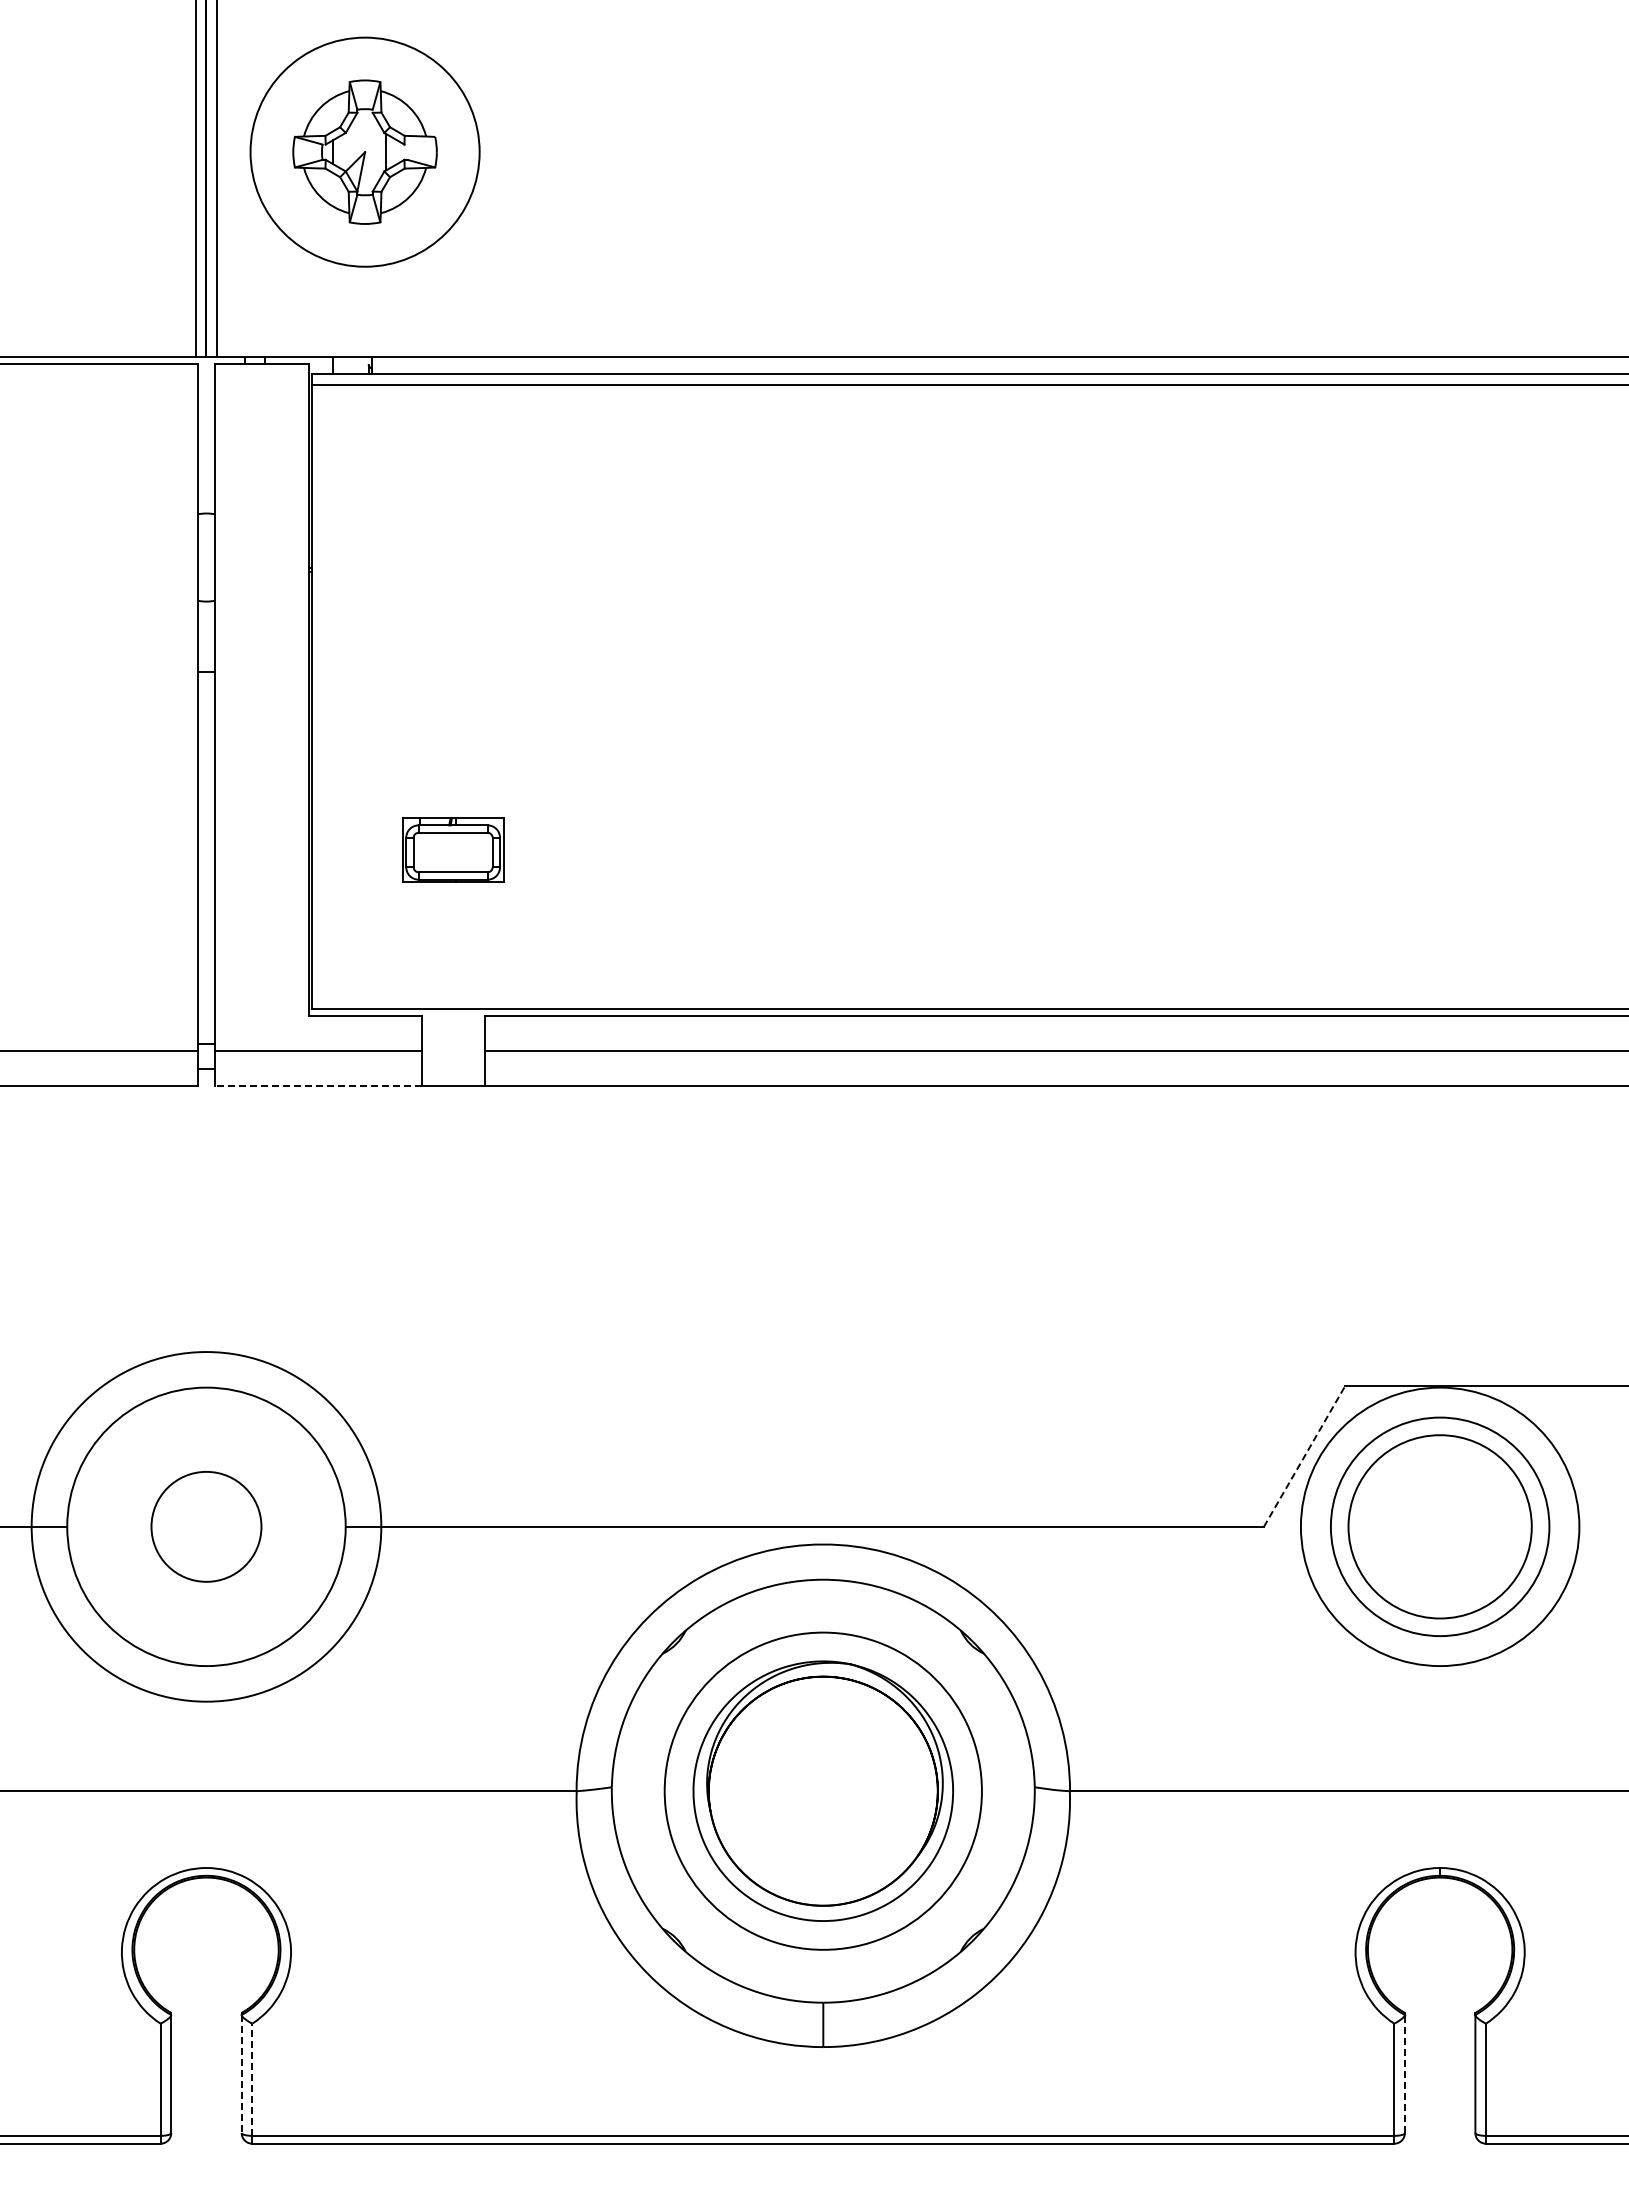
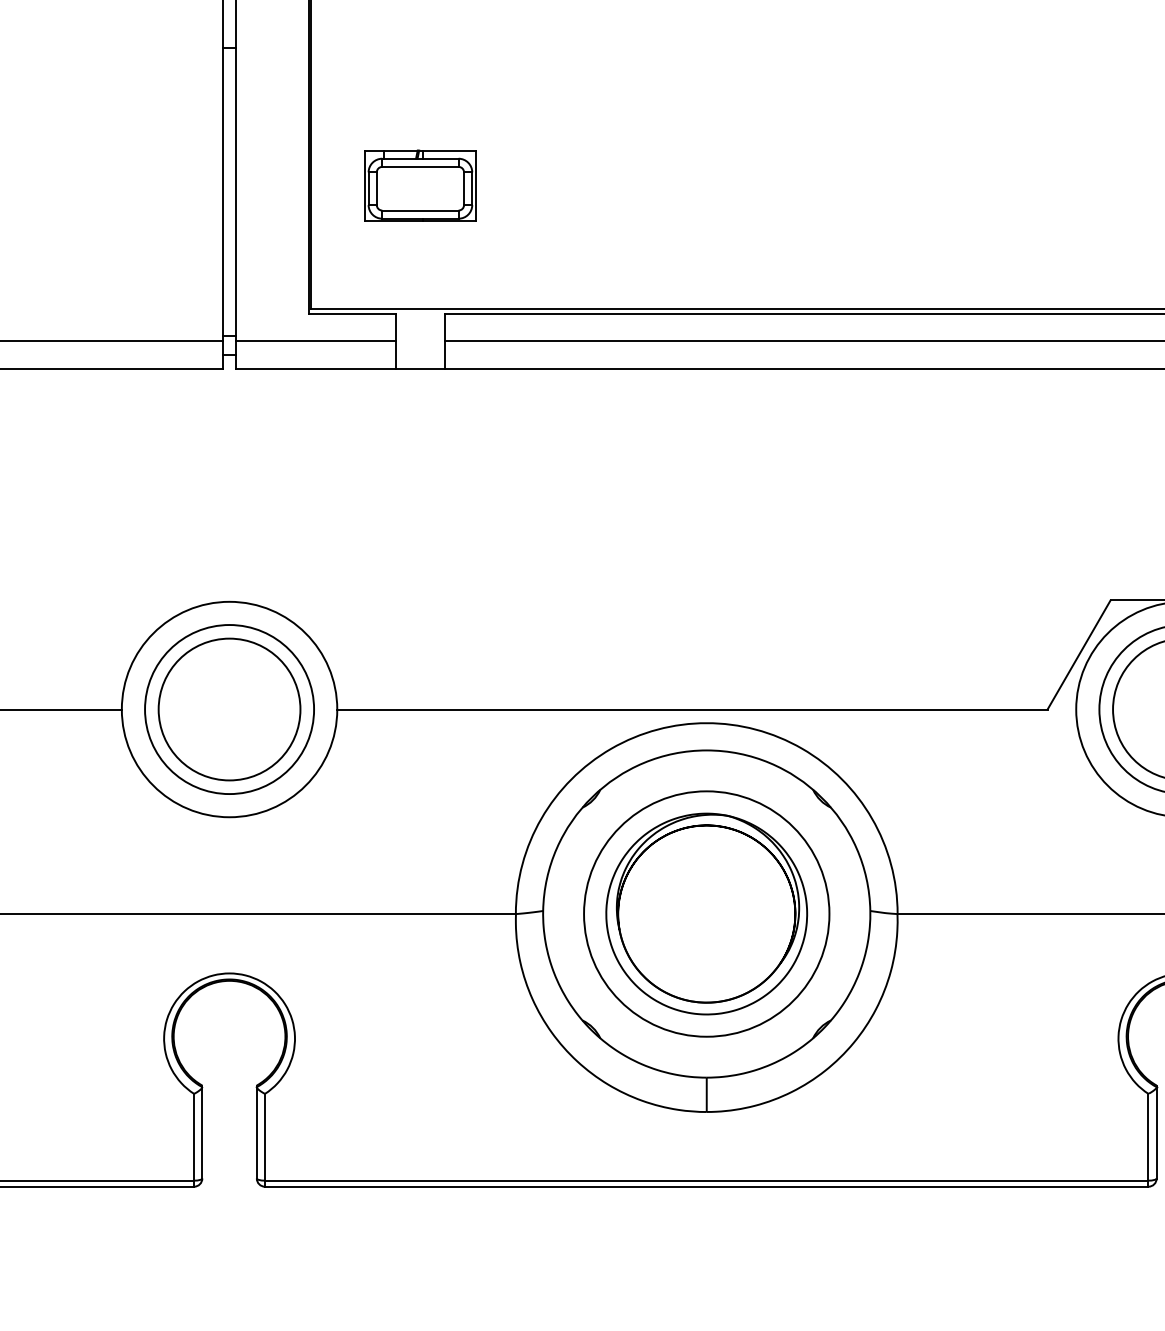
part: (452, 849) -> (419, 185), size x1.43
line: (317, 1086) -> (315, 368), dashed -> solid
line: (1304, 1455) -> (1078, 654), dashed -> solid
circle: (206, 1526) -> (229, 709), size x0.62
circle: (206, 1526) -> (229, 709), size x1.67
line: (241, 2074) -> (256, 1133), dashed -> solid
line: (1404, 2074) -> (1156, 1133), dashed -> solid
line: (252, 2079) -> (265, 1137), dashed -> solid

